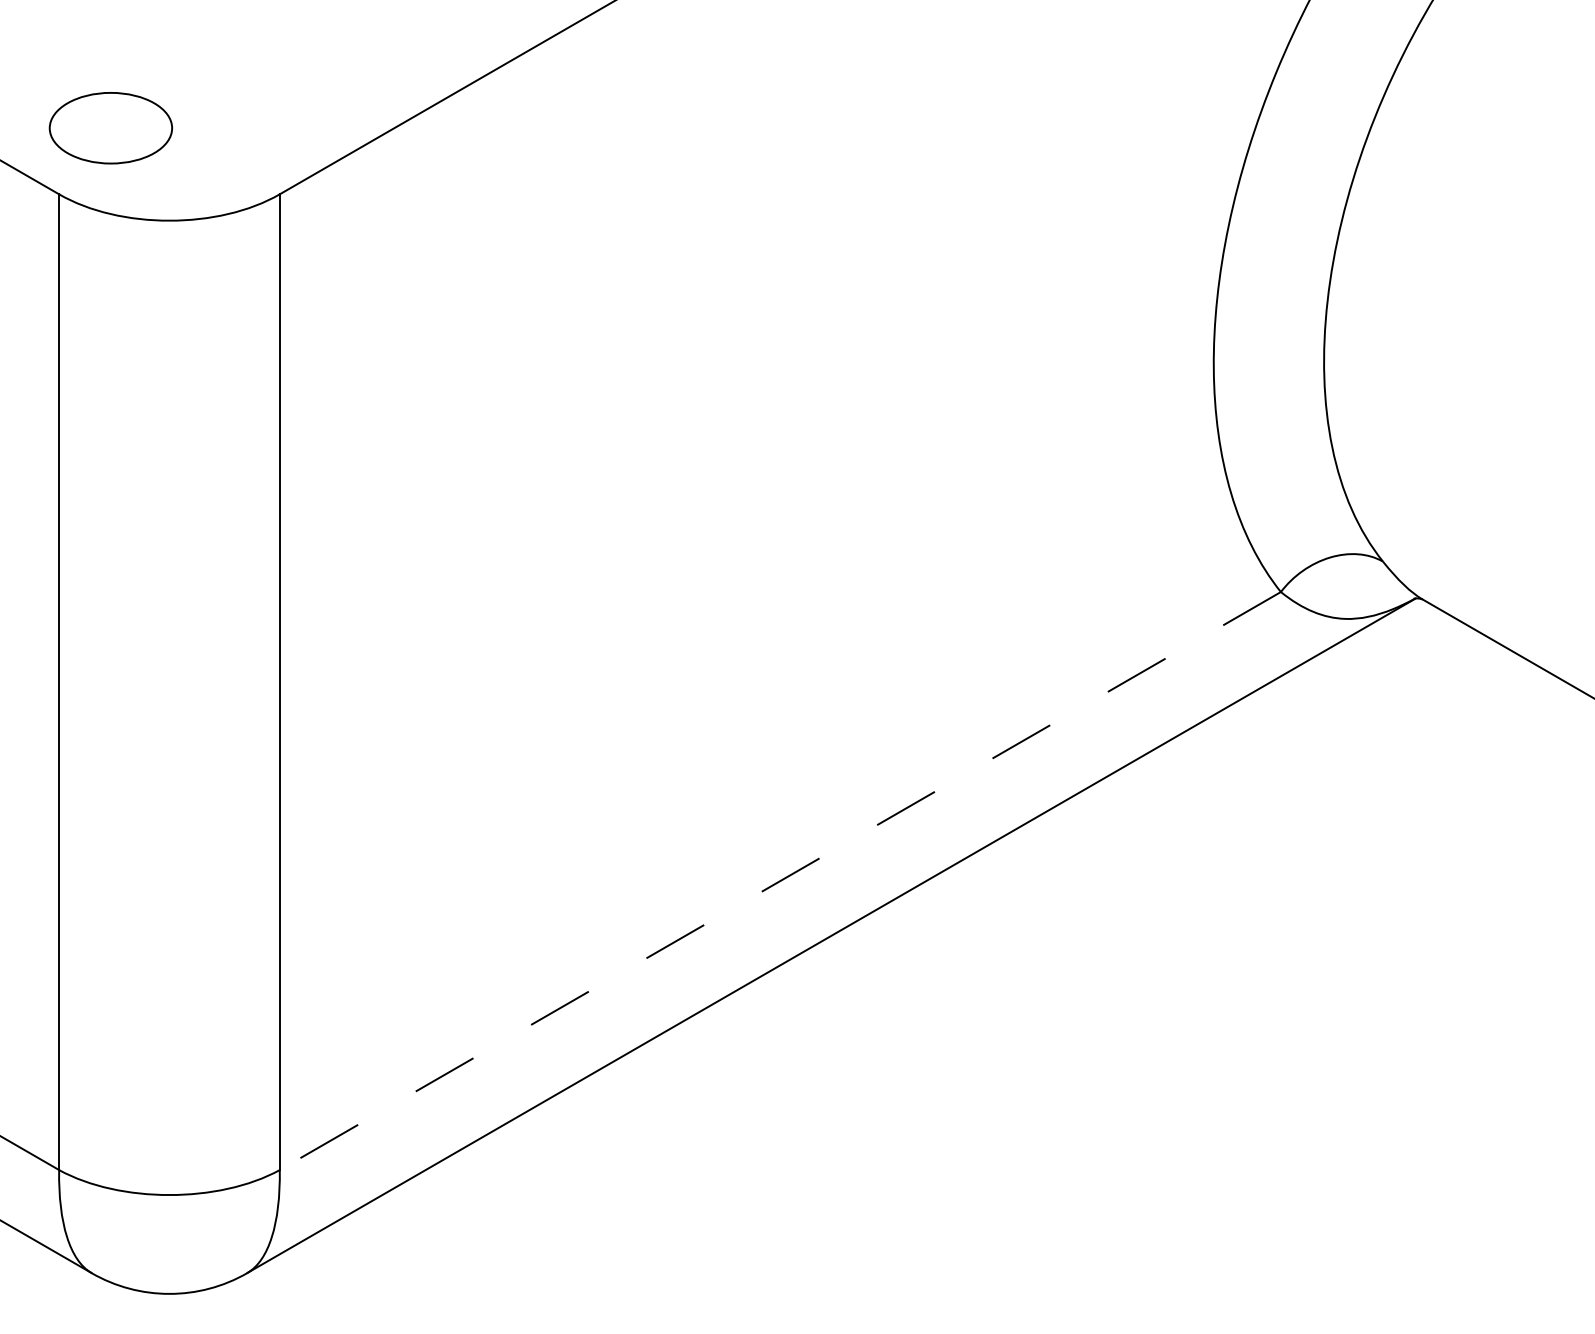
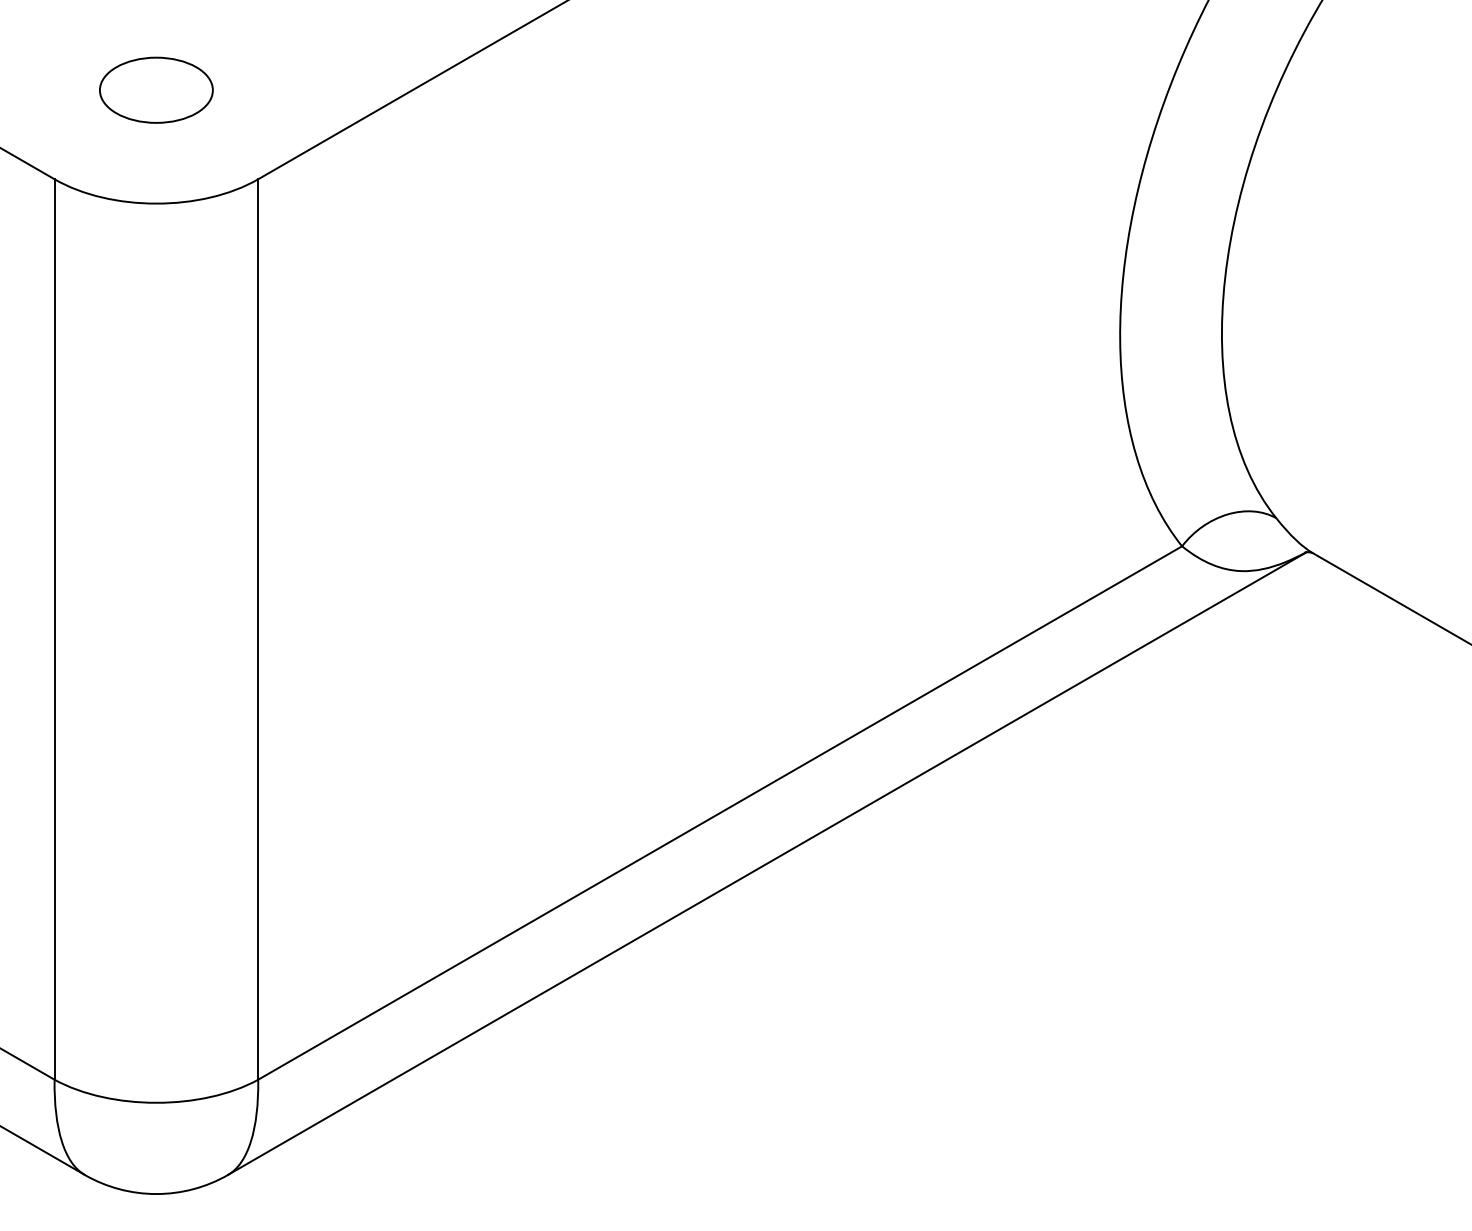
part: (111, 127) -> (156, 89), moved
line: (779, 881) -> (719, 813), dashed -> solid

